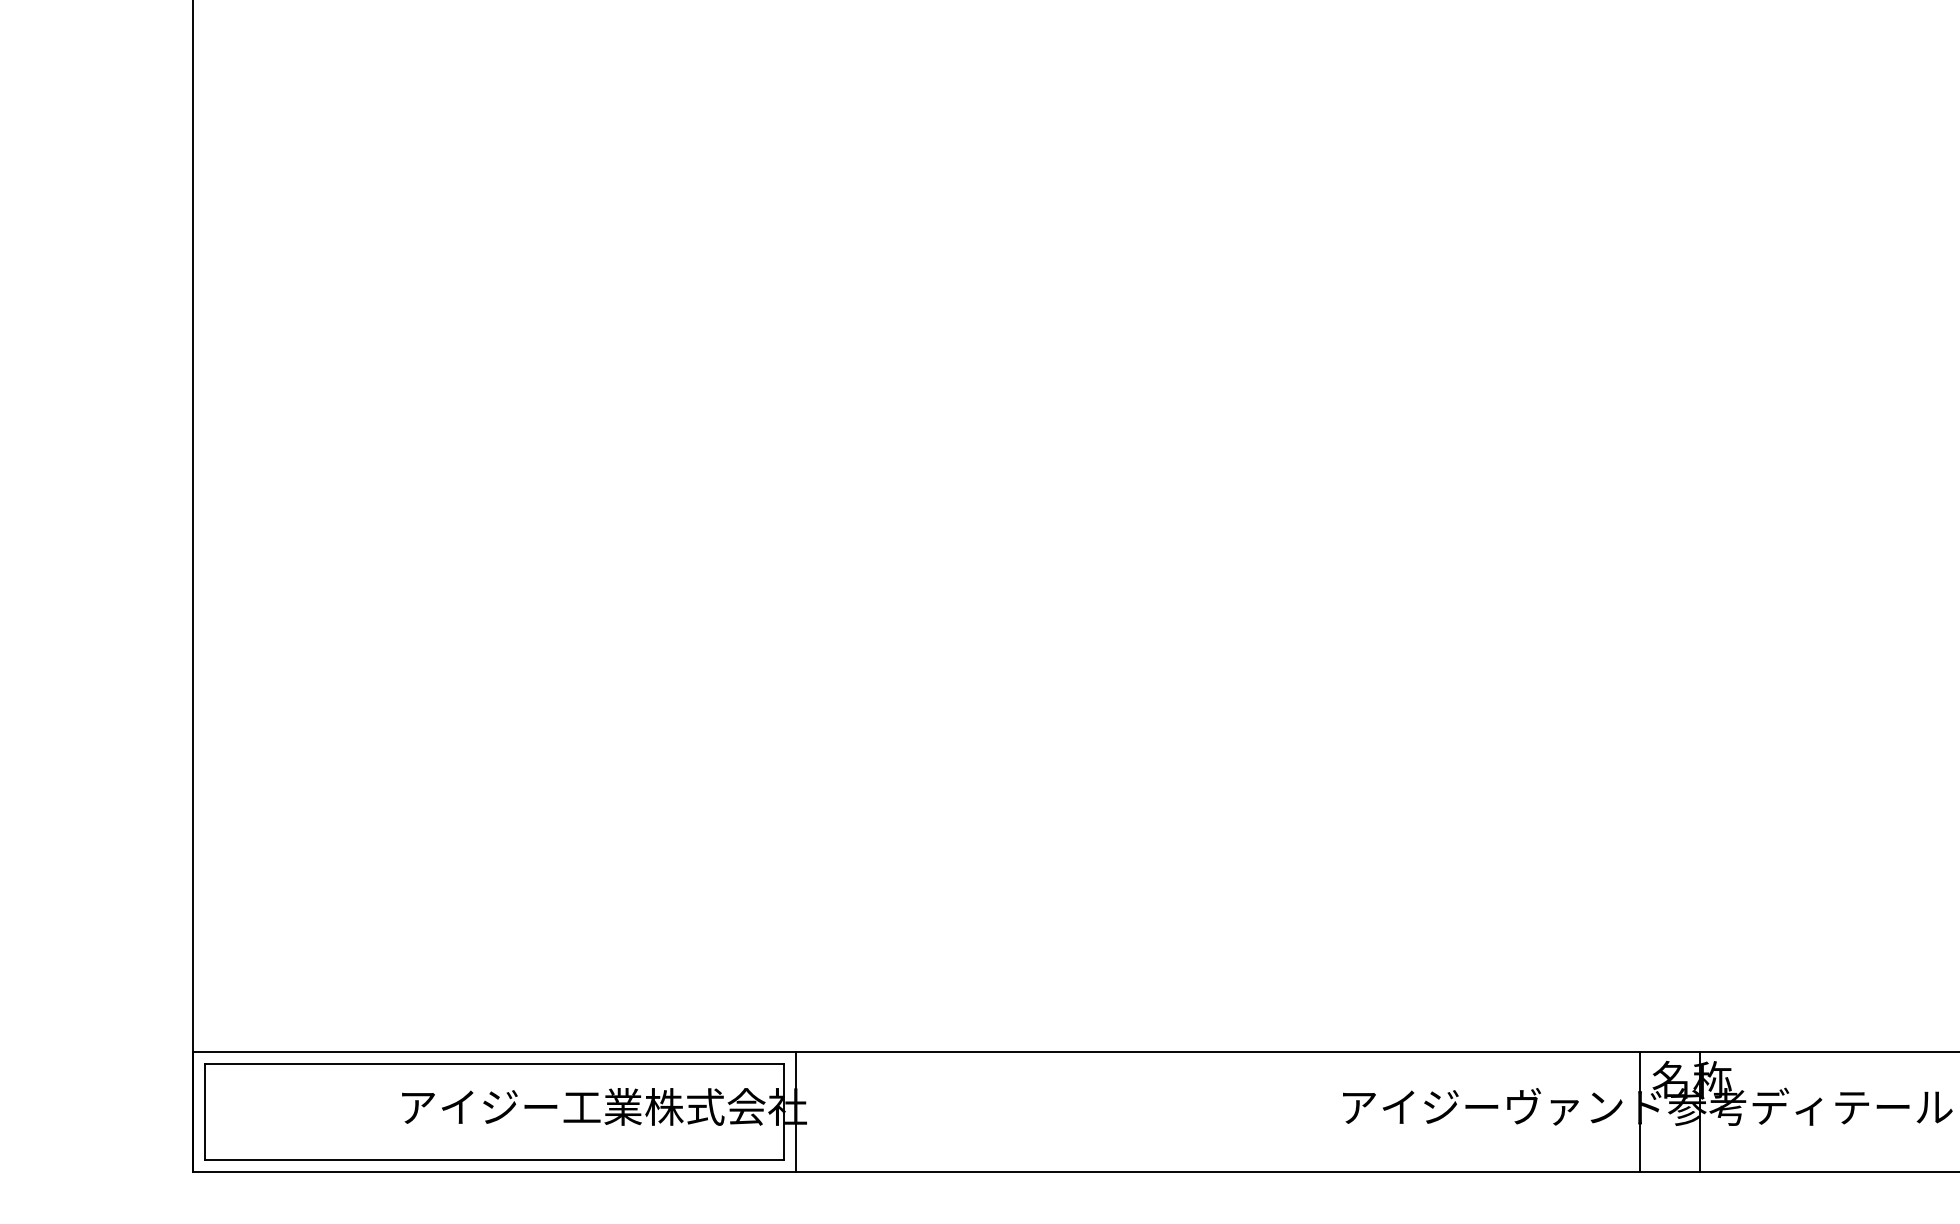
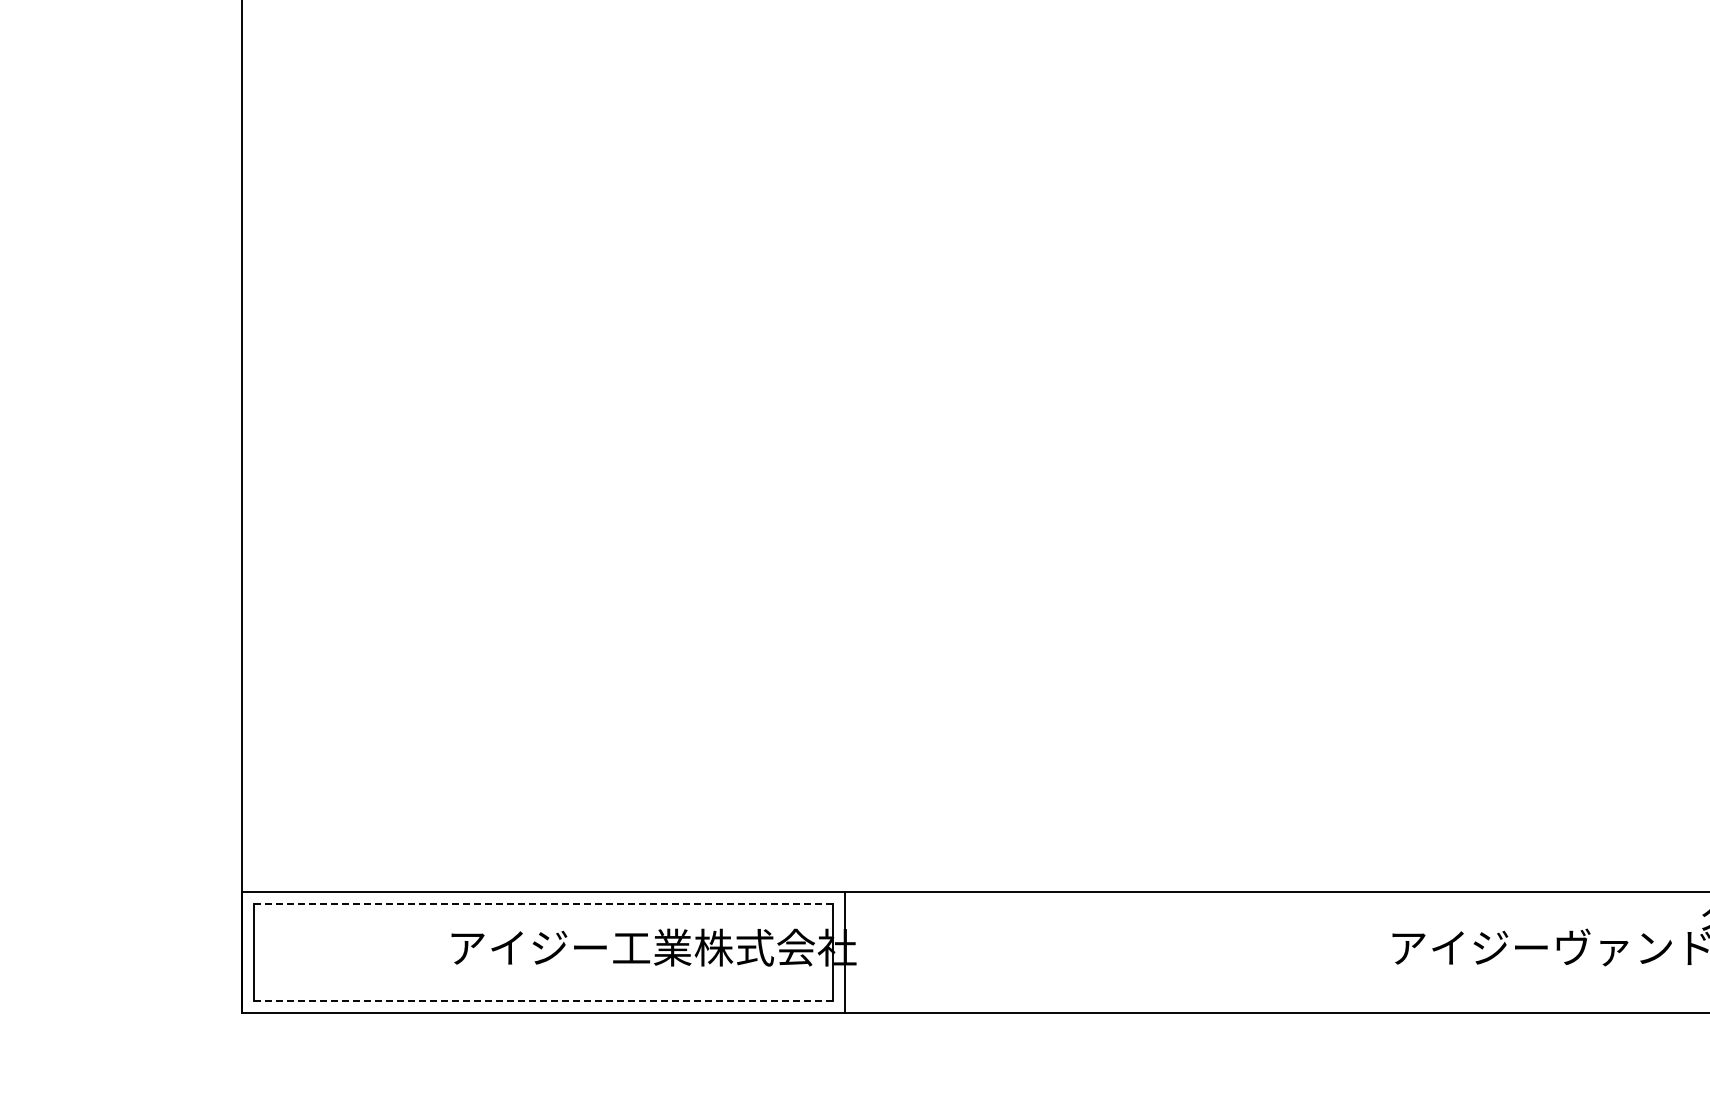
line: (494, 1063) -> (544, 904), solid -> dashed
line: (1640, 1111) -> (1690, 952), removed
line: (494, 1160) -> (544, 1001), solid -> dashed

